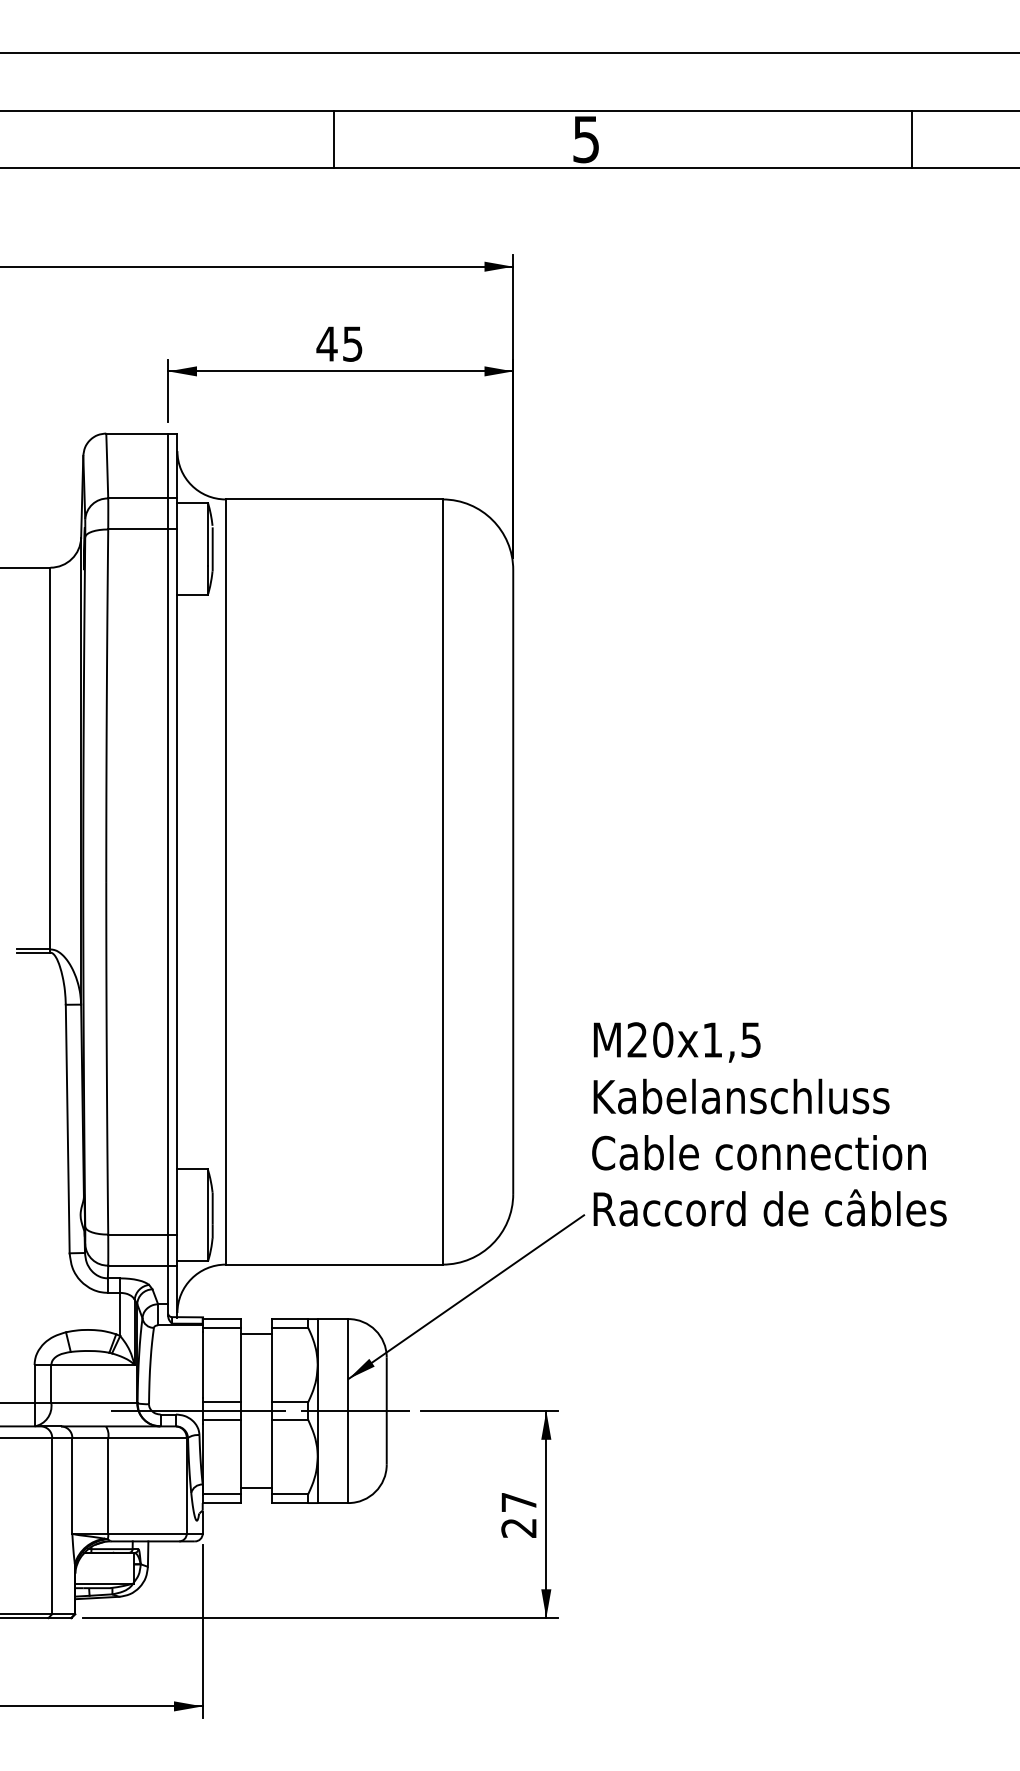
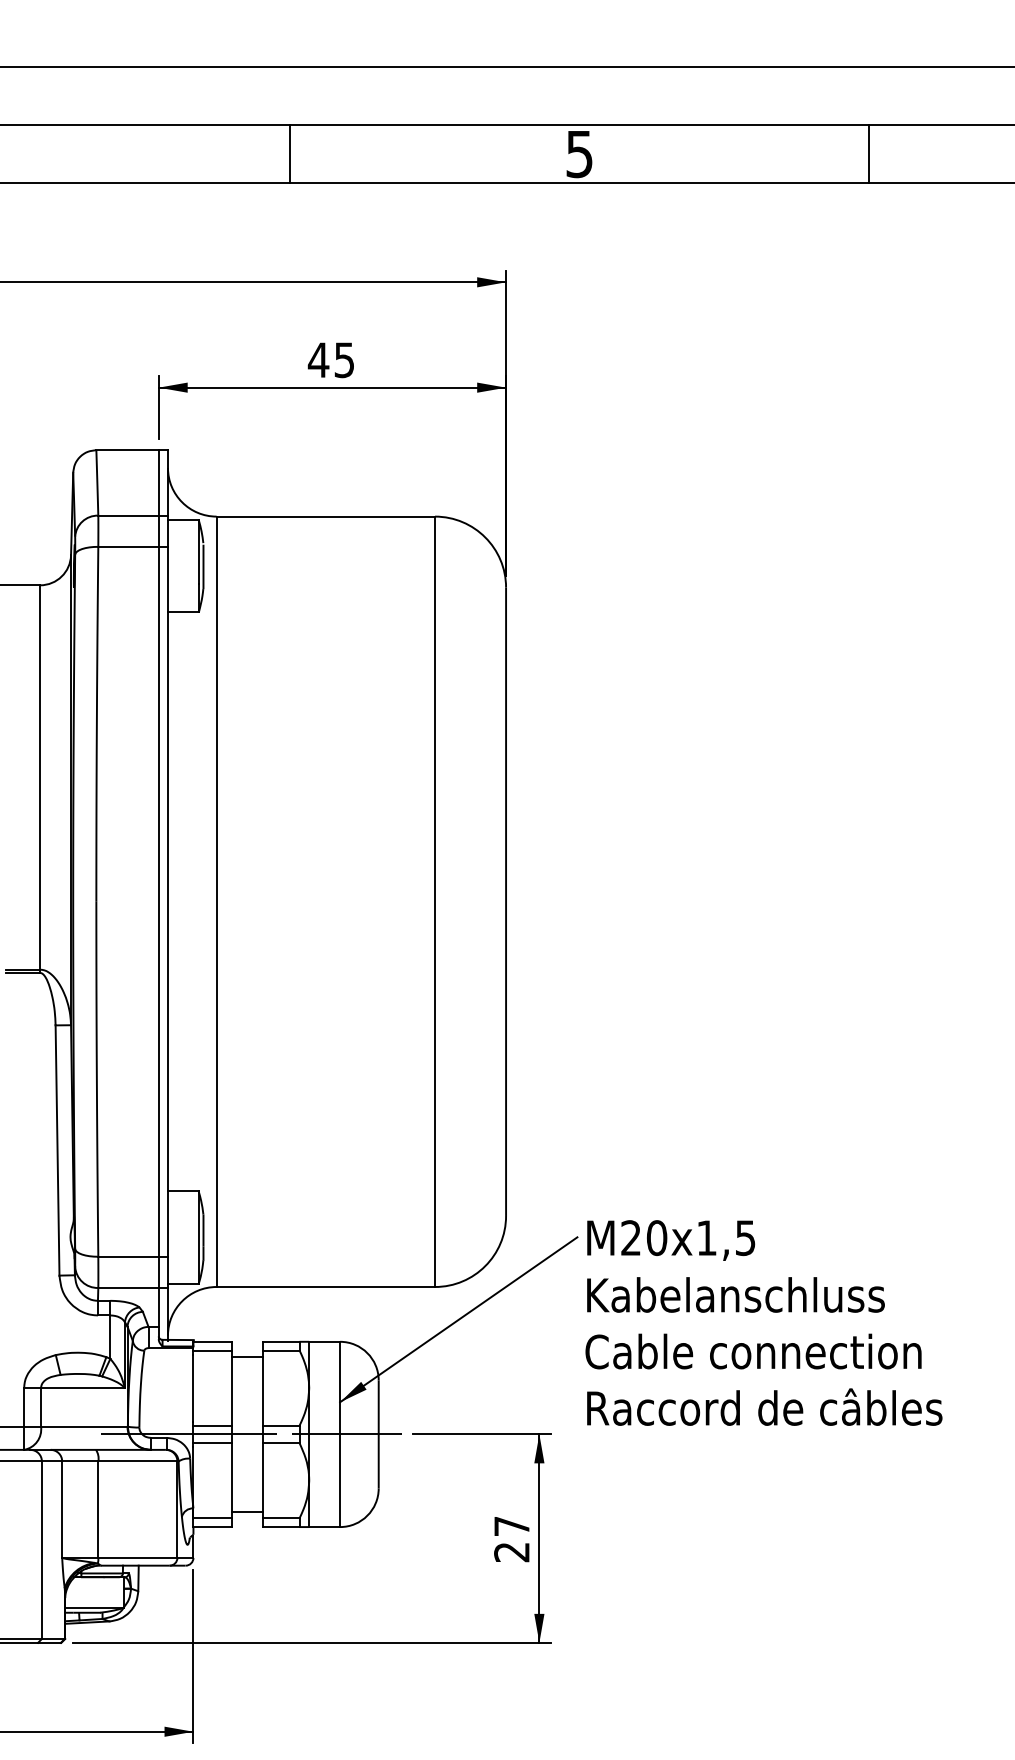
line: (334, 139) -> (290, 154), moved
line: (912, 139) -> (869, 154), moved
text: (769, 1124) -> (764, 1323), moved

